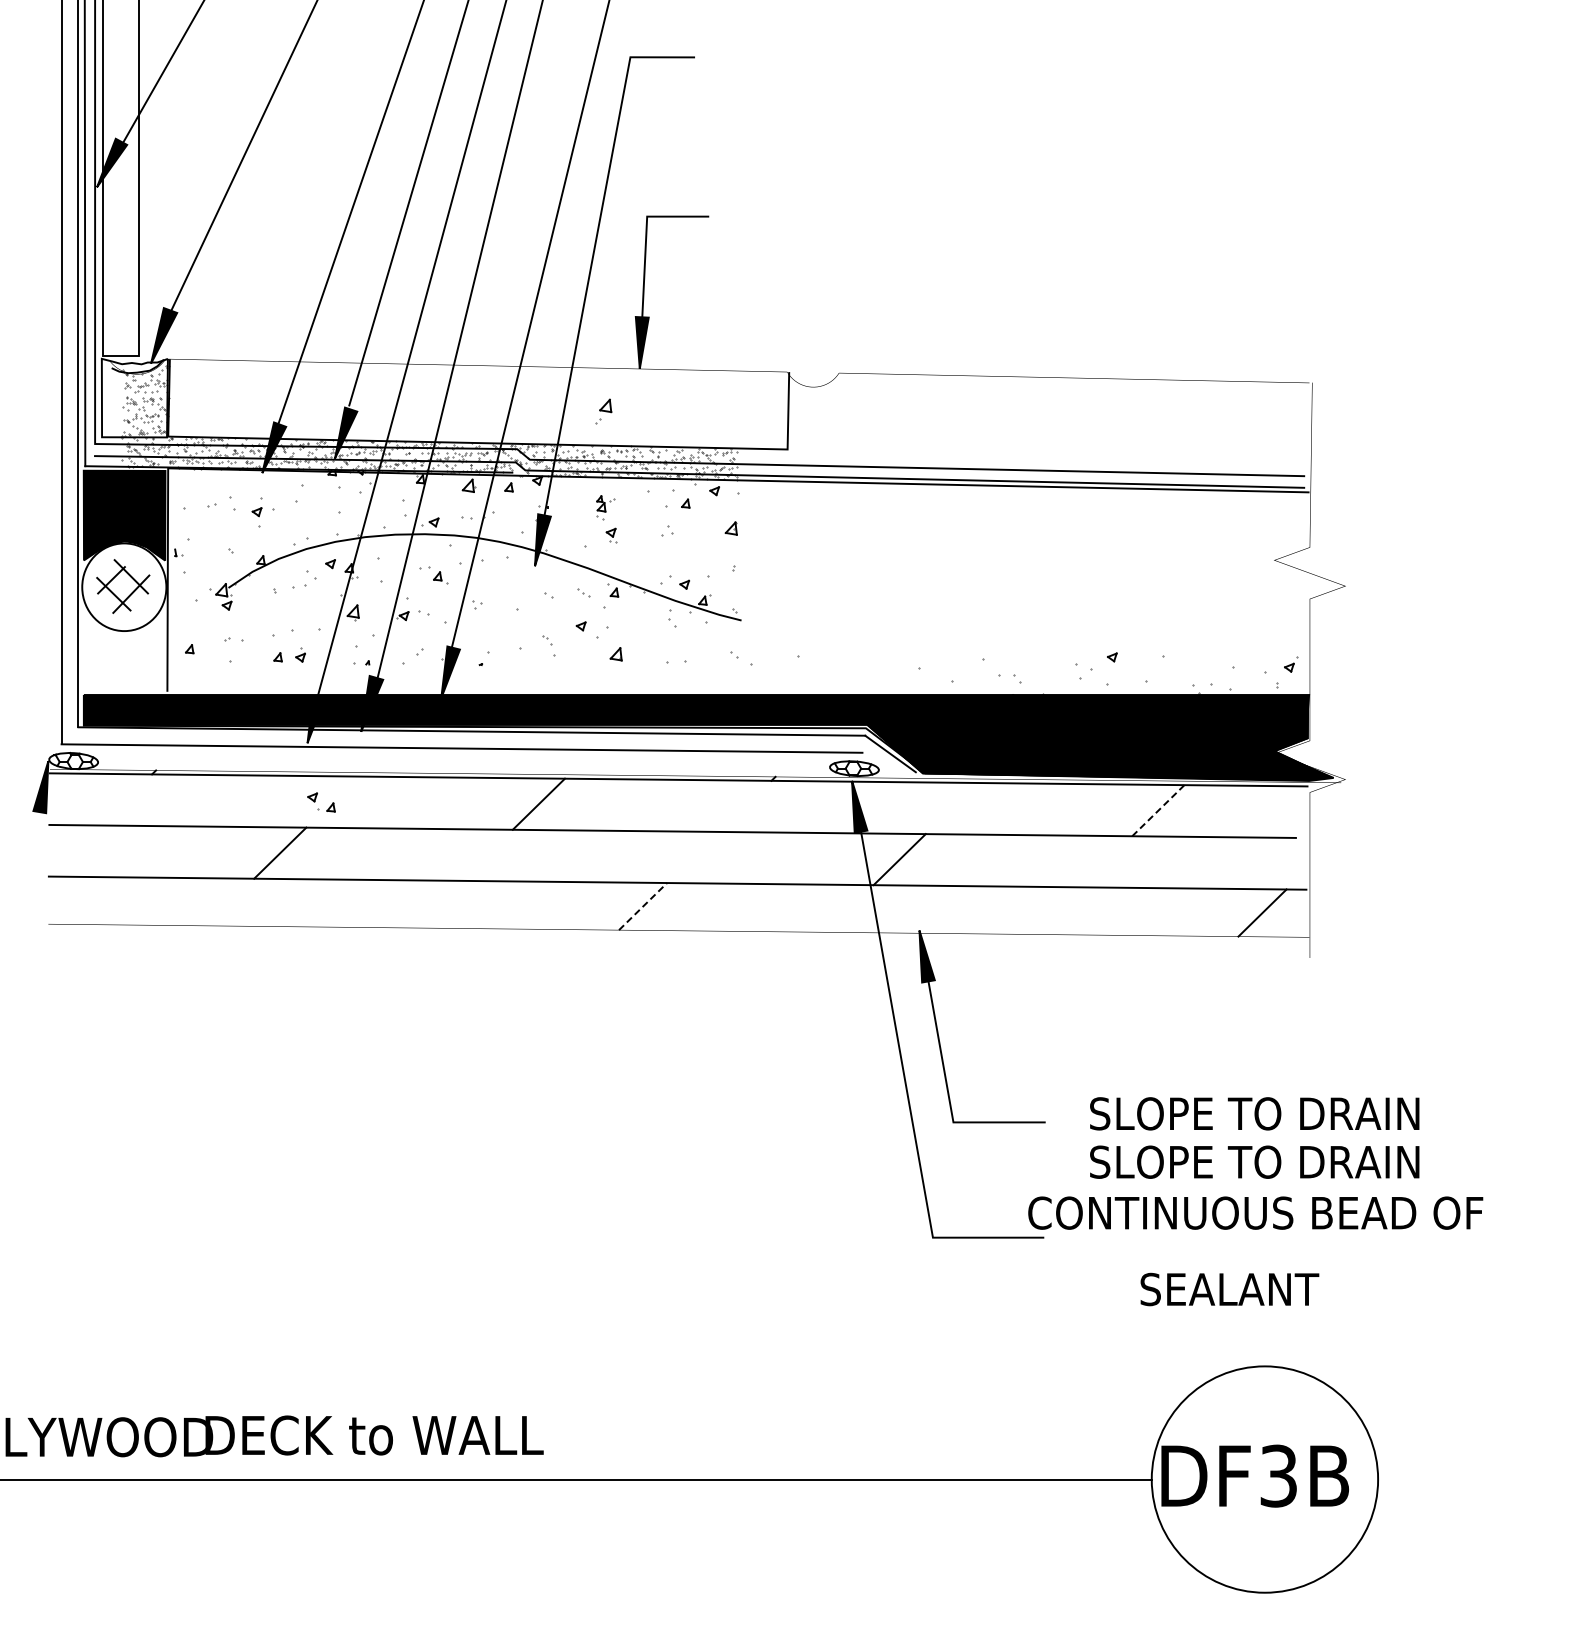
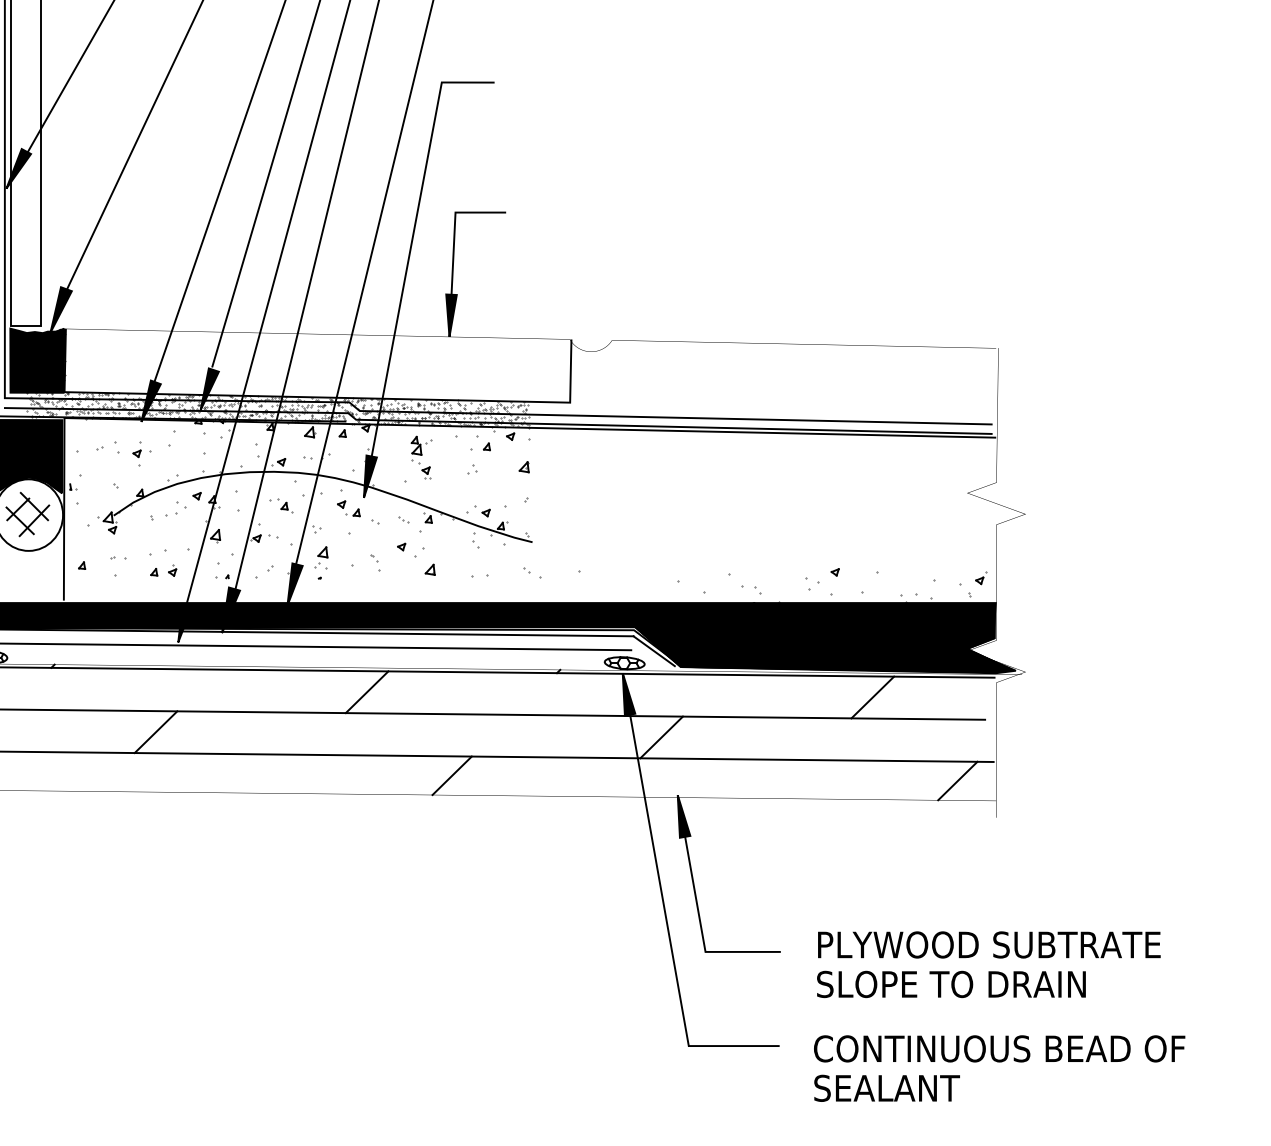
fill: (134, 397) -> (37, 360), added
part: (603, 411) -> (321, 556), moved
part: (605, 507) -> (421, 450), size x1.43
part: (321, 802) -> (348, 508), moved
line: (1158, 810) -> (872, 697), dashed -> solid
line: (643, 906) -> (452, 775), dashed -> solid
text: (1300, 1113) -> (988, 944), SLOPE TO DRAIN -> PLYWOOD SUBTRATE
text: (1255, 1212) -> (999, 1048), moved
text: (1229, 1289) -> (886, 1088), moved

